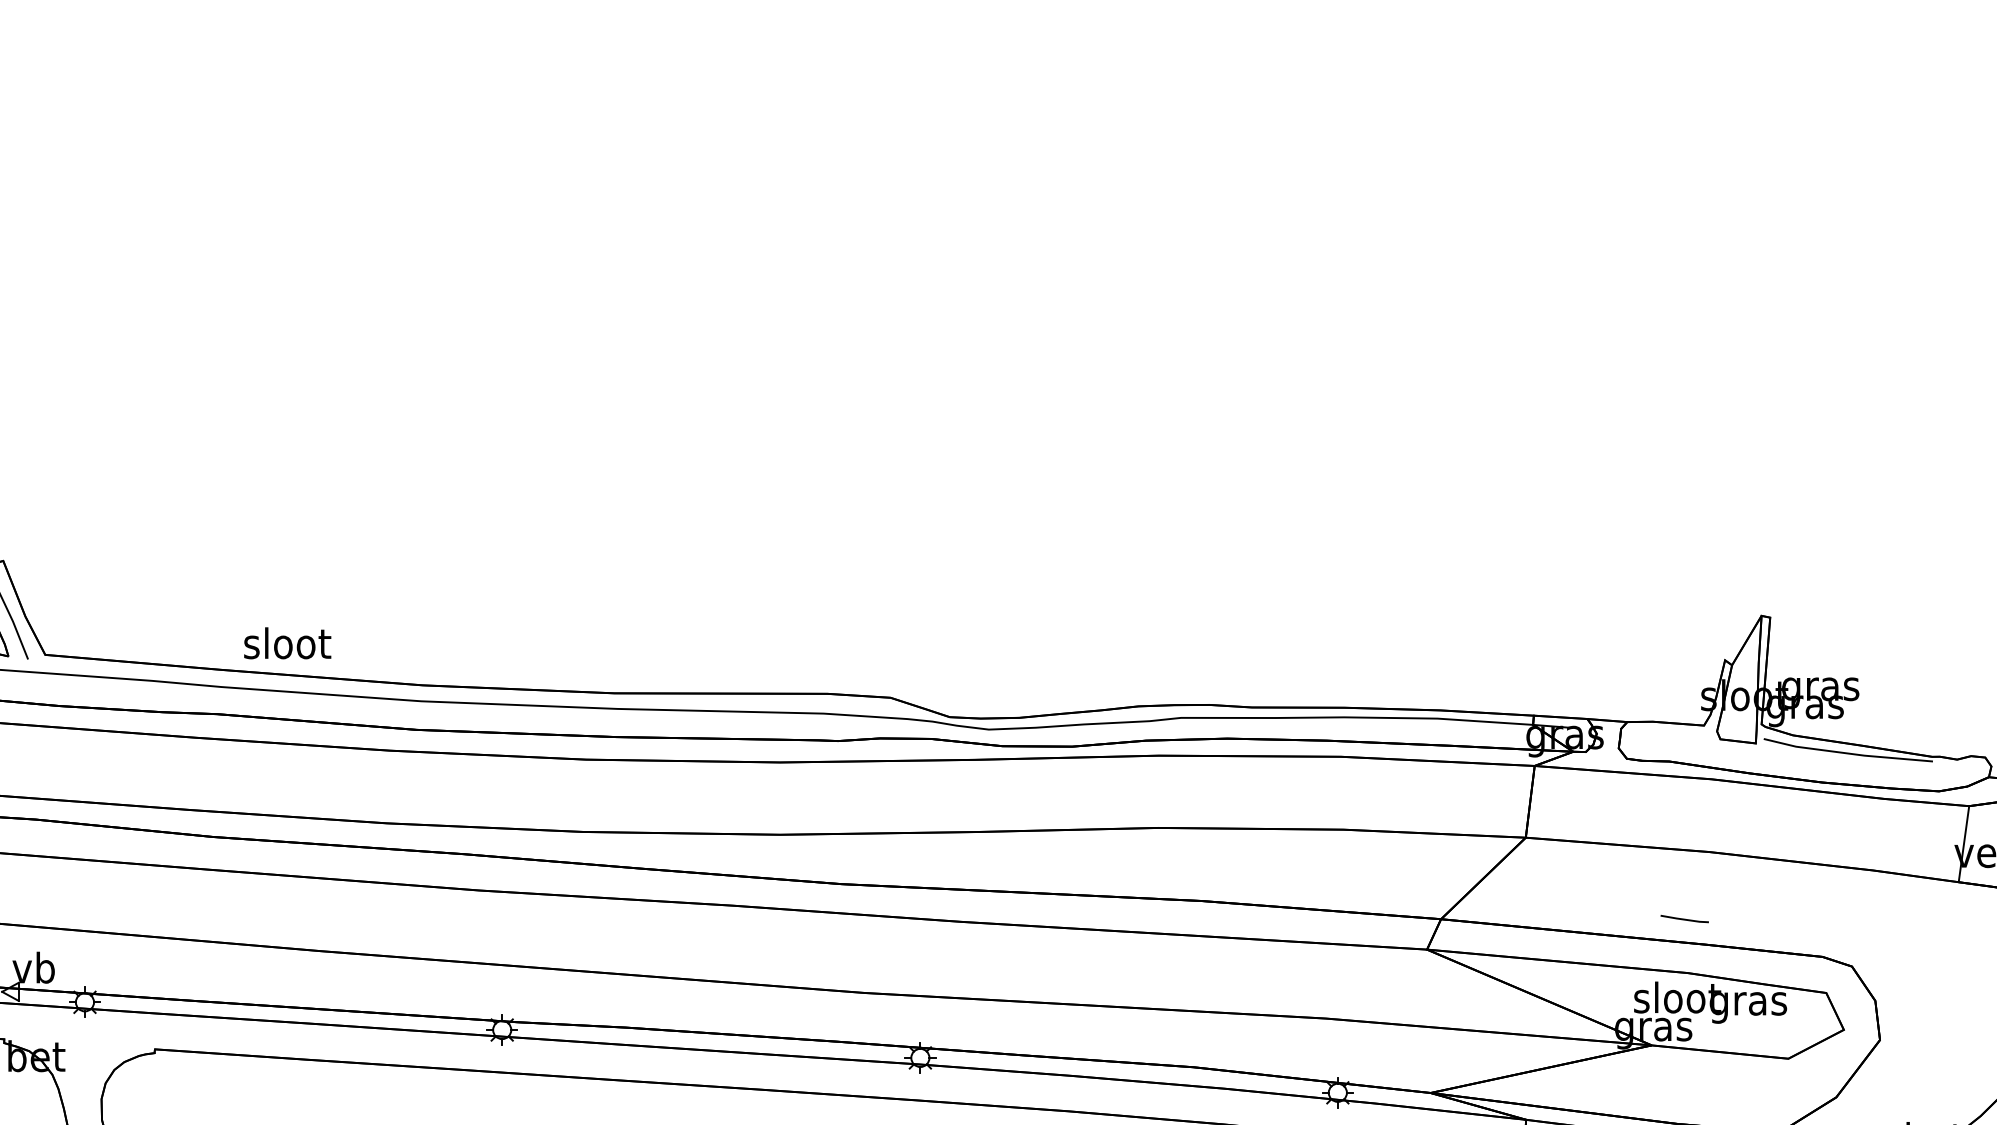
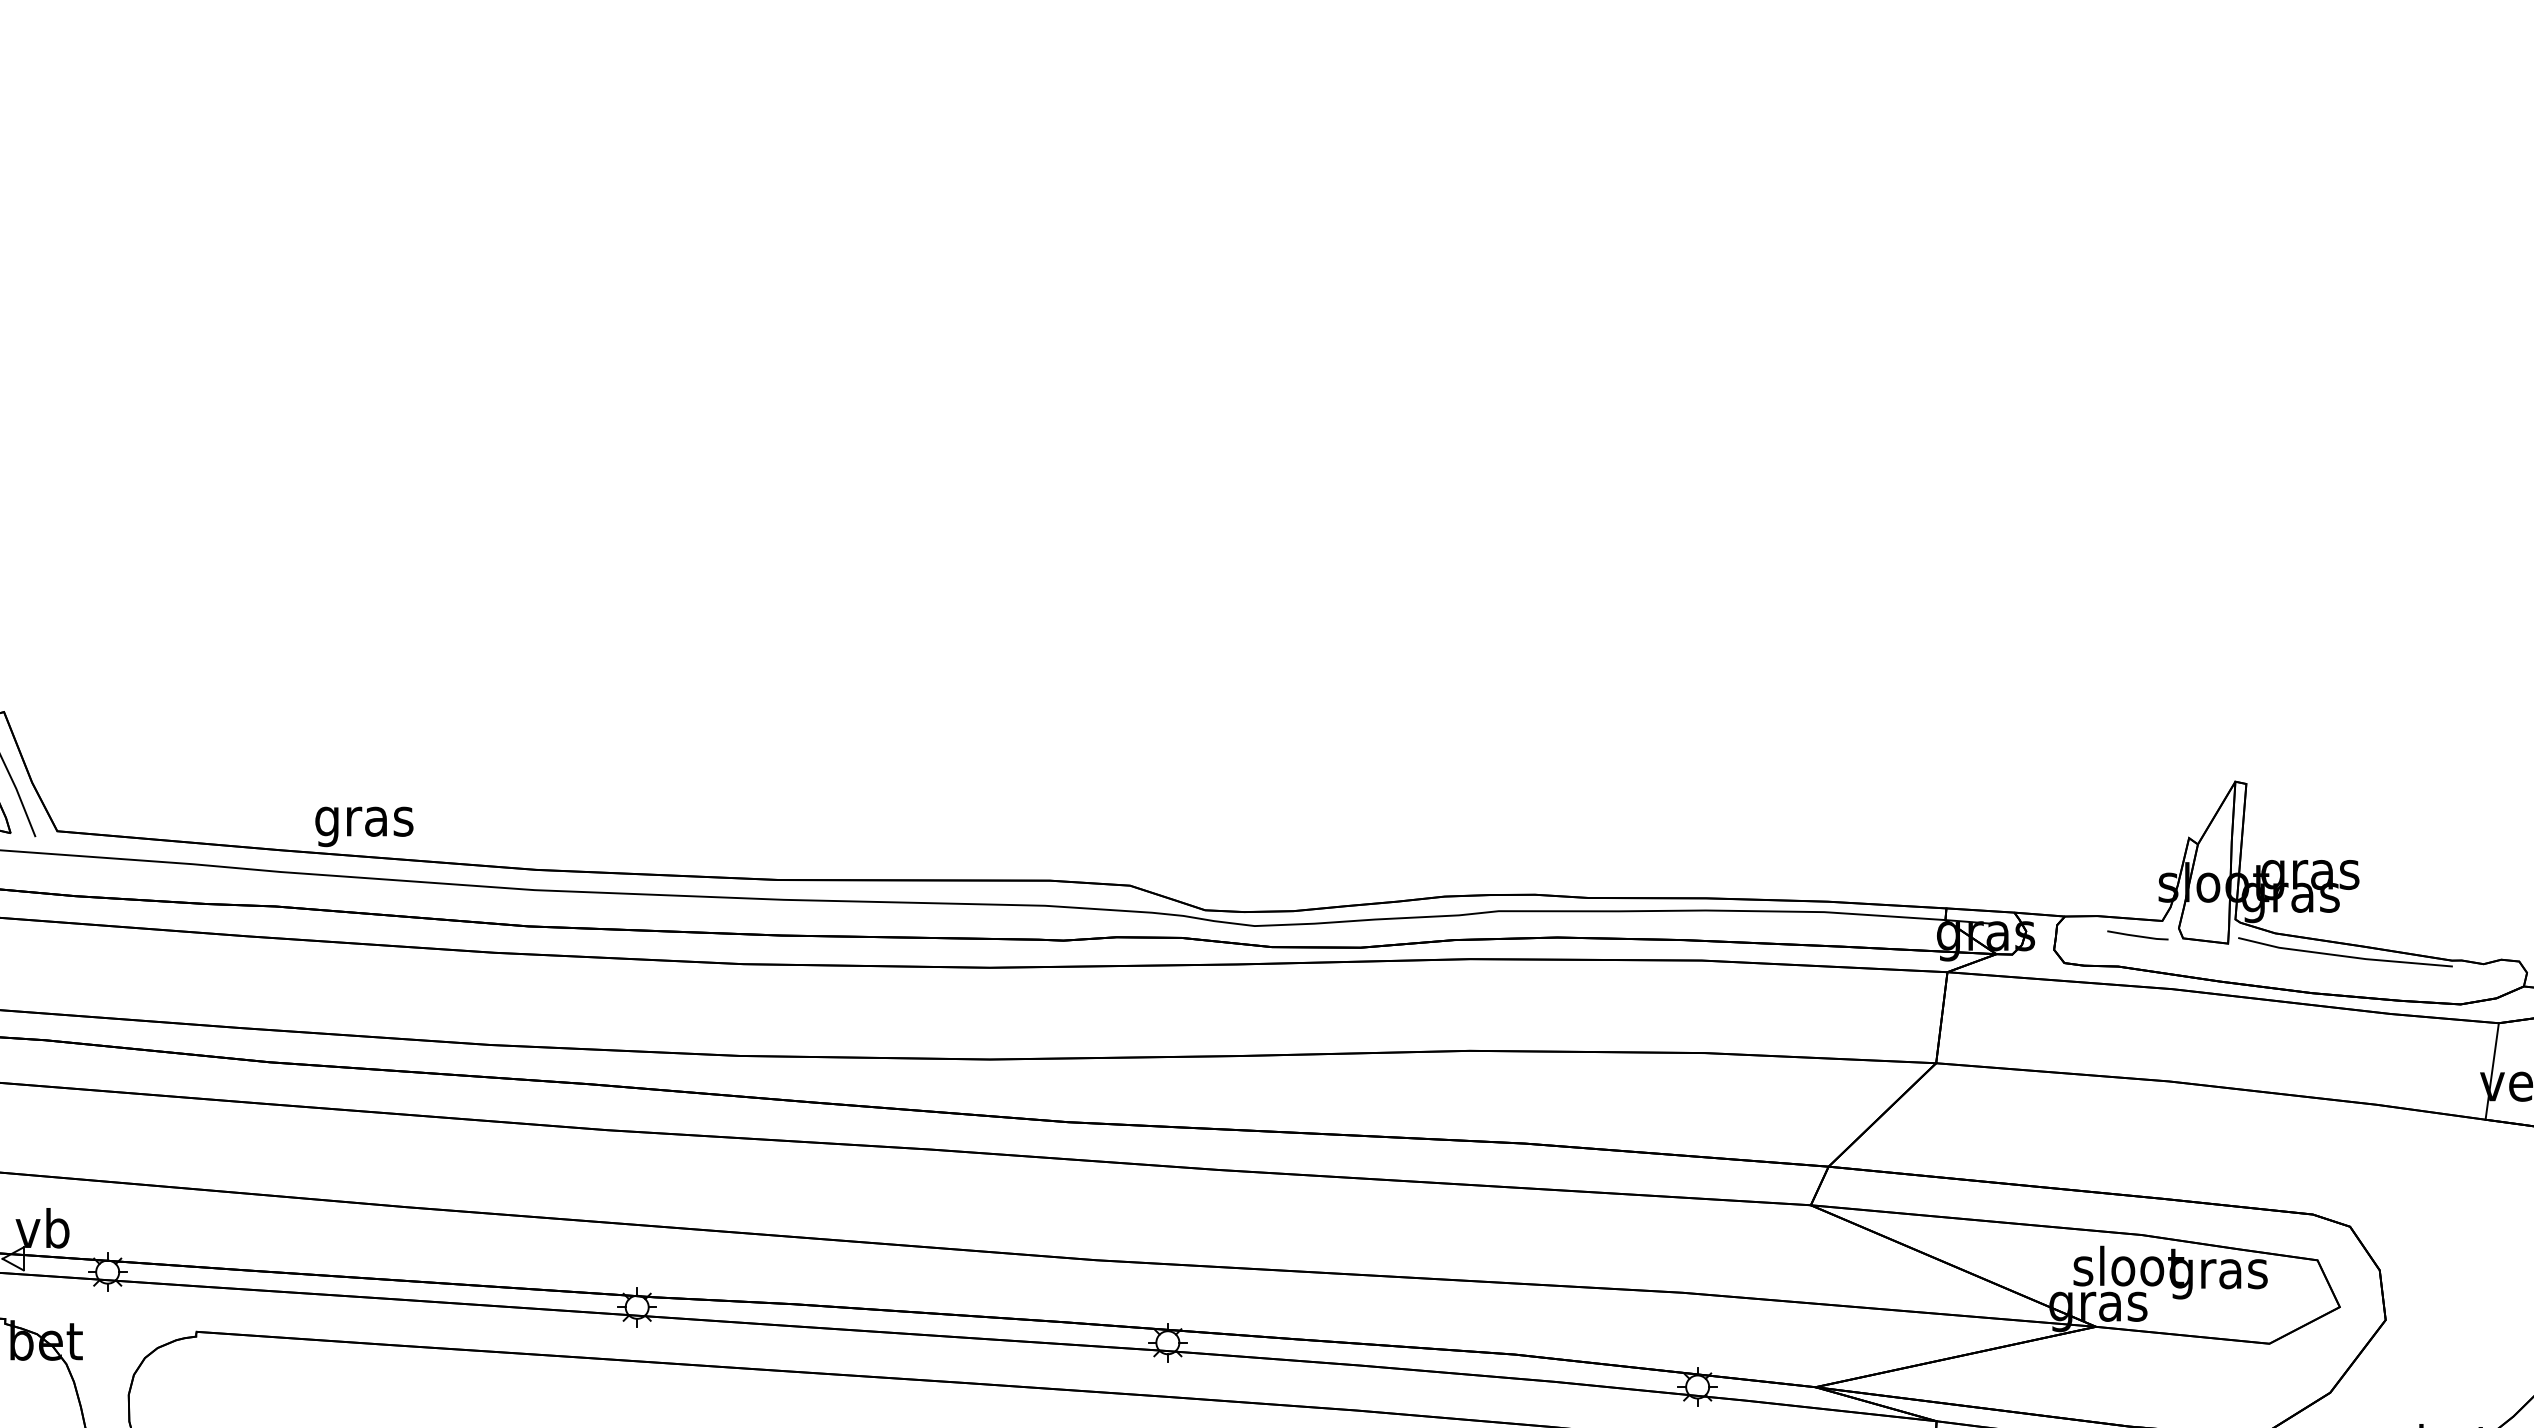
text: (287, 647) -> (364, 821), sloot -> gras
line: (1684, 919) -> (2137, 935), moved

